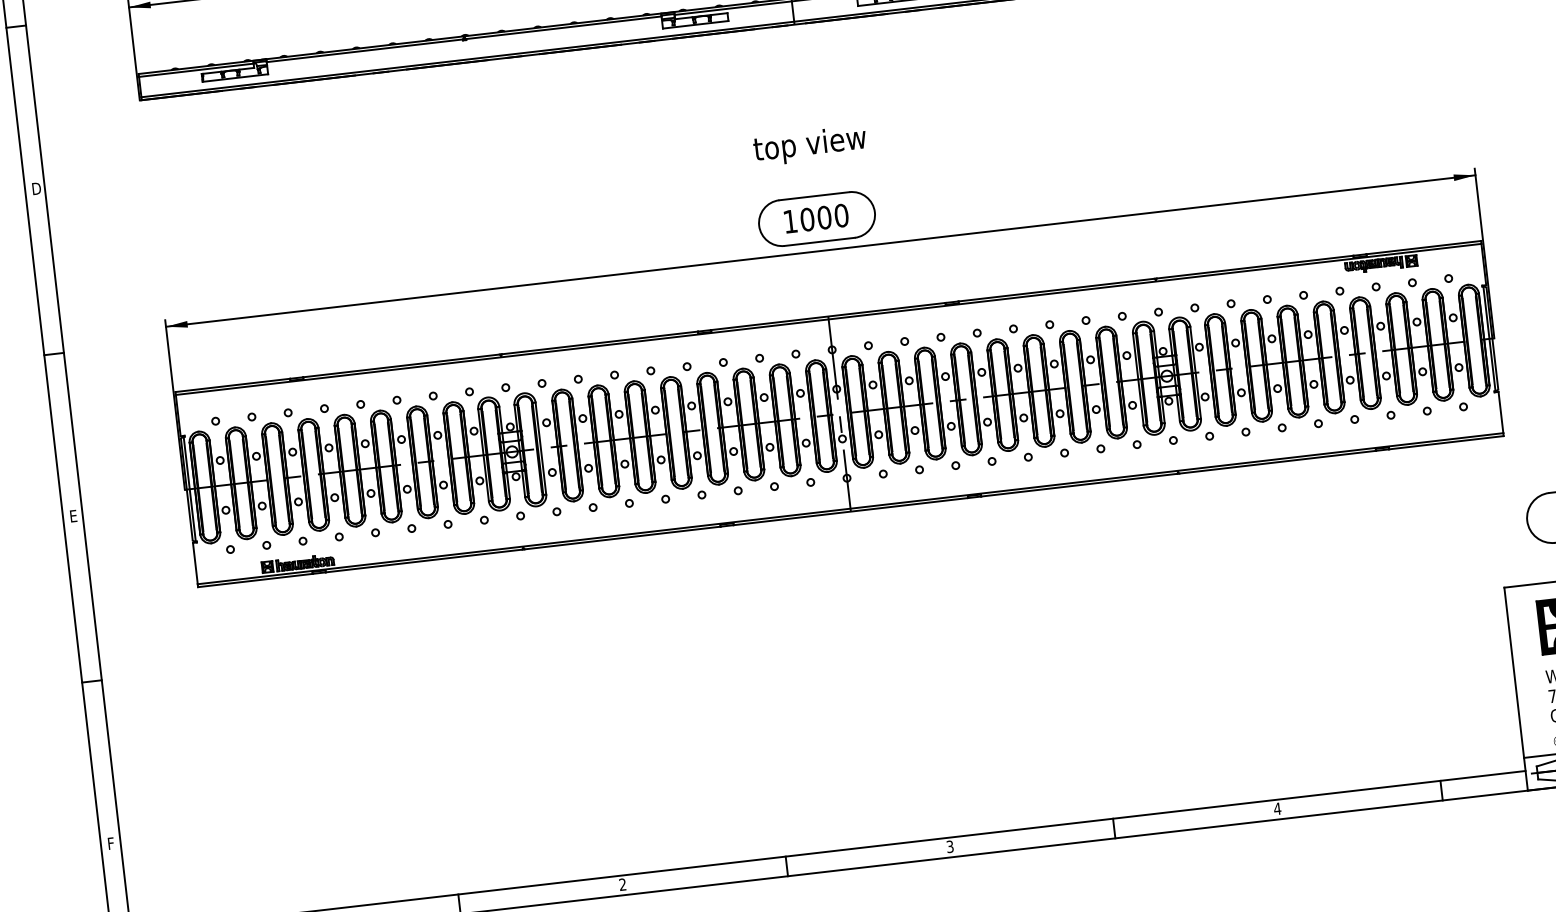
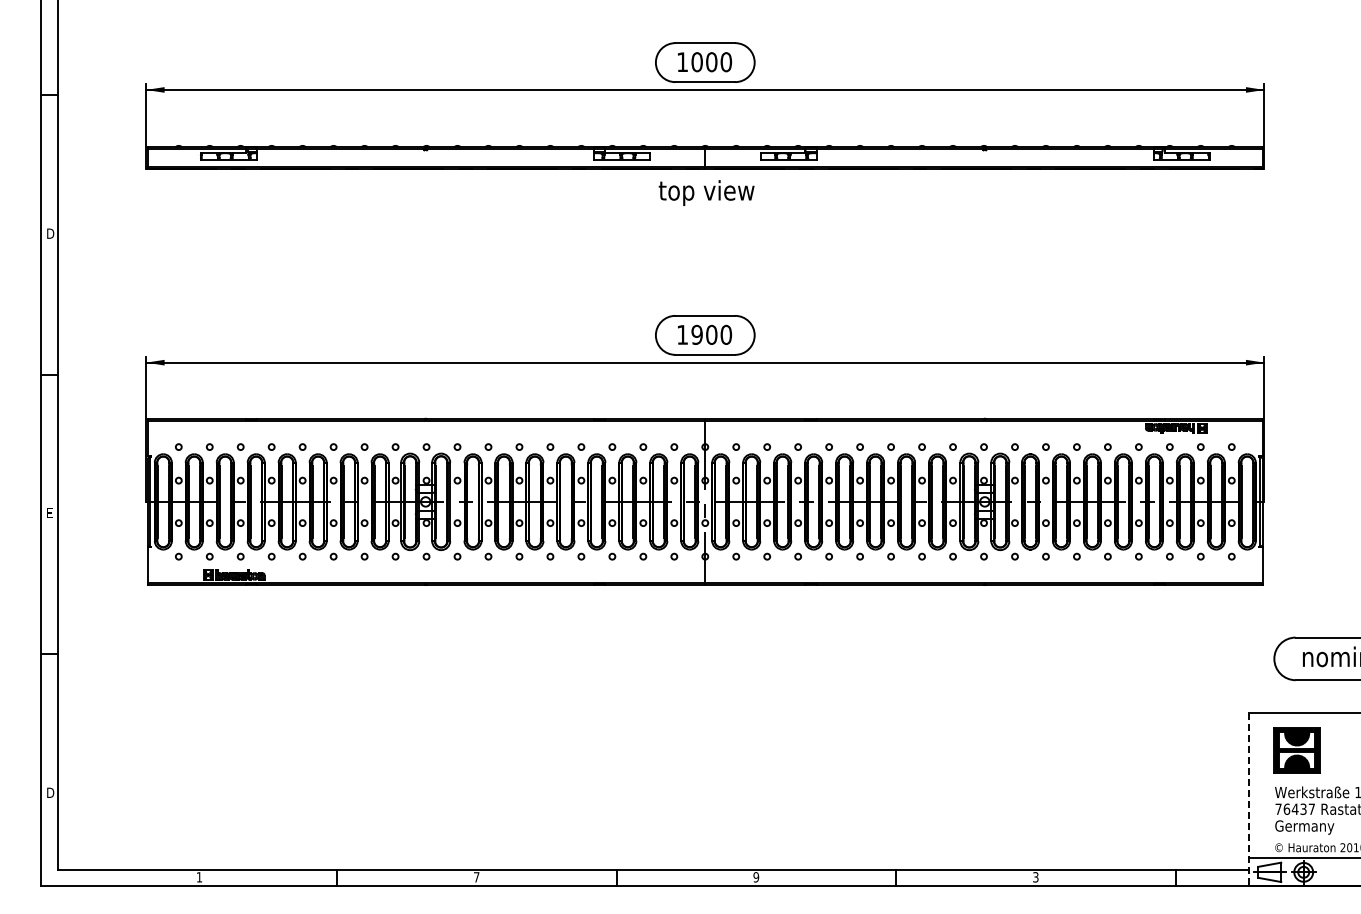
text: (809, 145) -> (706, 192), moved
text: (806, 219) -> (696, 334), 1000 -> 1900
line: (1516, 688) -> (1248, 799), solid -> dashed
text: (1277, 809) -> (1035, 877), 4 -> 3
text: (112, 843) -> (50, 792), F -> D
text: (950, 846) -> (756, 877), 3 -> 9
text: (622, 884) -> (476, 877), 2 -> 7

